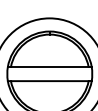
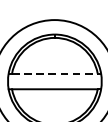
line: (49, 66) -> (54, 73), solid -> dashed

